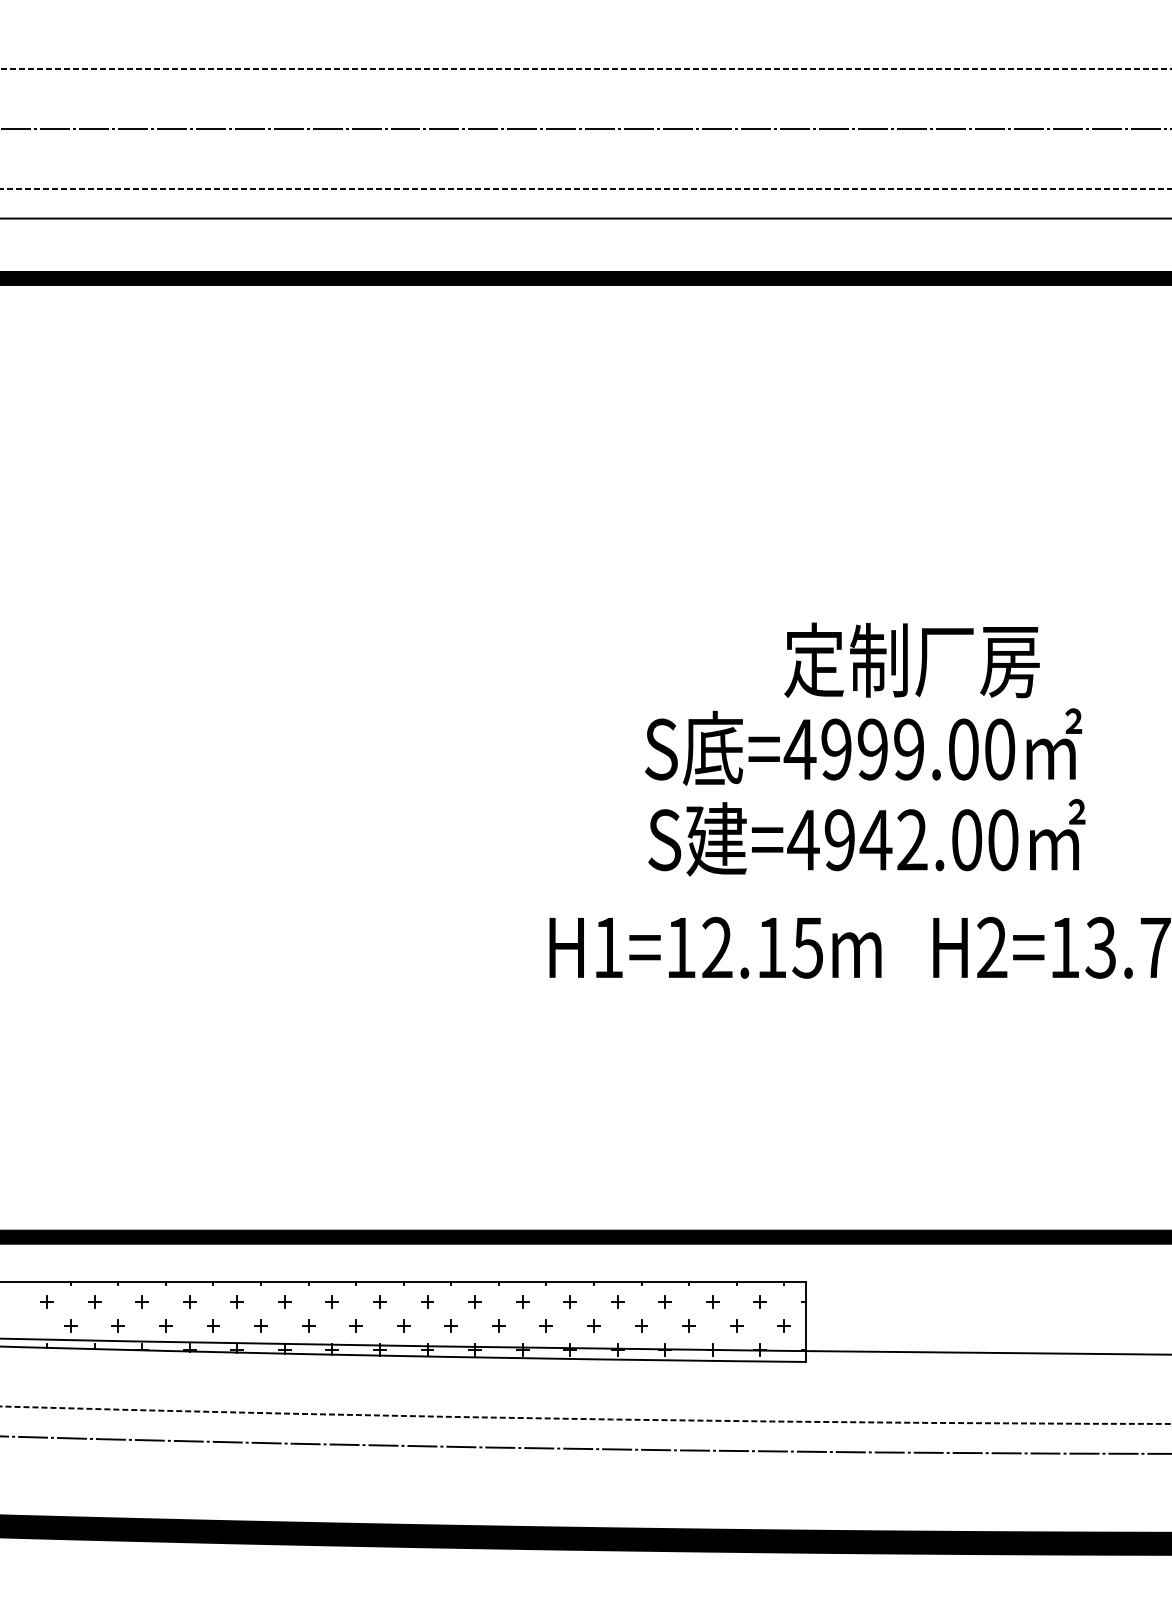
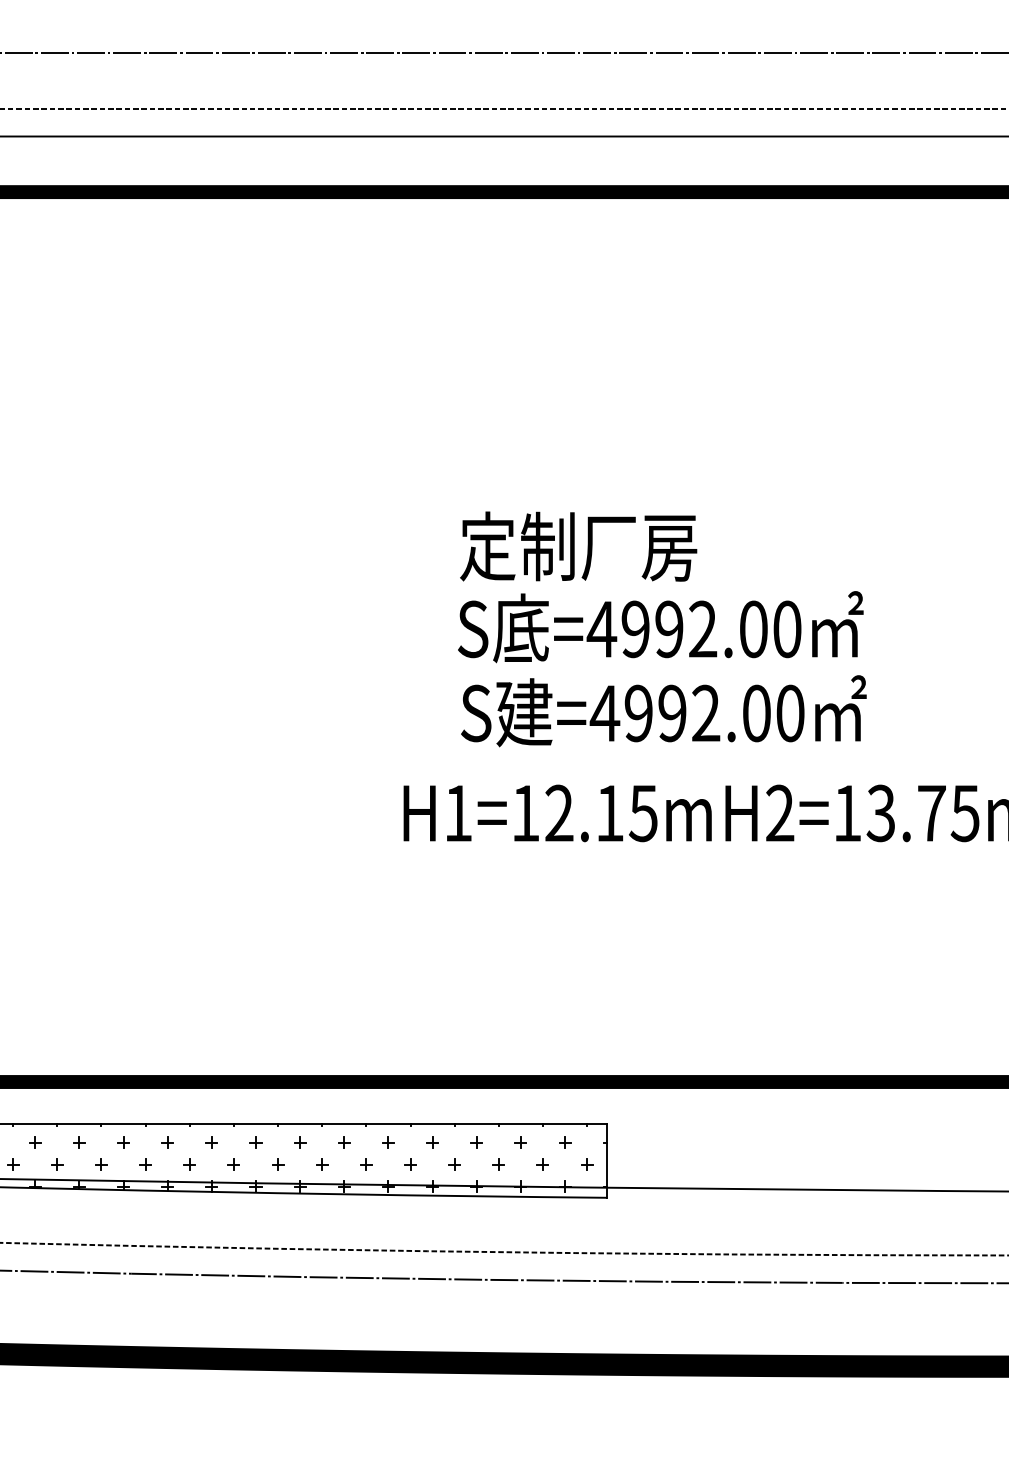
text: (911, 660) -> (578, 546), moved
text: (909, 749) -> (703, 629), =4999.00 -> =4992.00
text: (875, 840) -> (671, 713), =4942.00 -> =4992.00
text: (715, 947) -> (557, 813), moved

